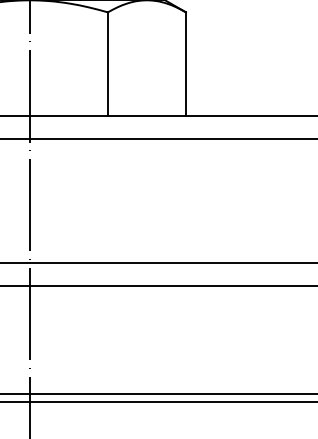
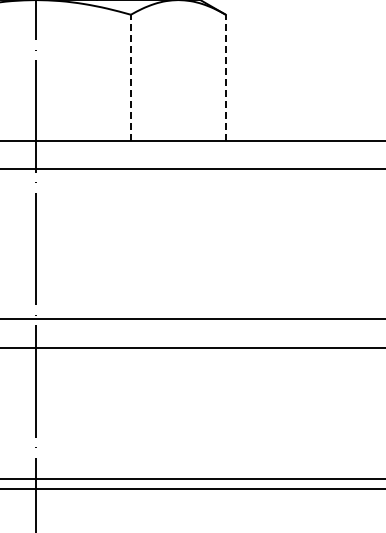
line: (107, 63) -> (130, 77), solid -> dashed
line: (185, 63) -> (225, 77), solid -> dashed

